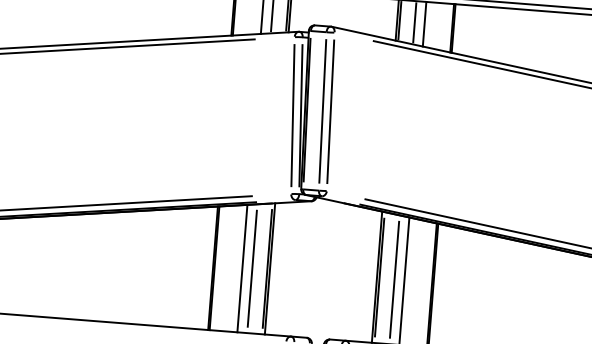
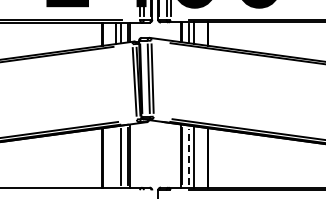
line: (242, 267) -> (116, 156), removed
line: (394, 279) -> (189, 156), solid -> dashed

